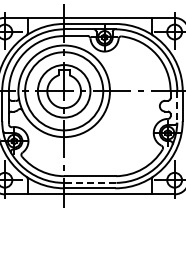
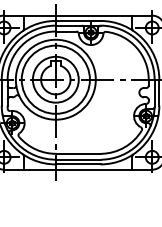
line: (177, 107) -> (154, 93), dashed -> solid
line: (90, 182) -> (78, 159), dashed -> solid

